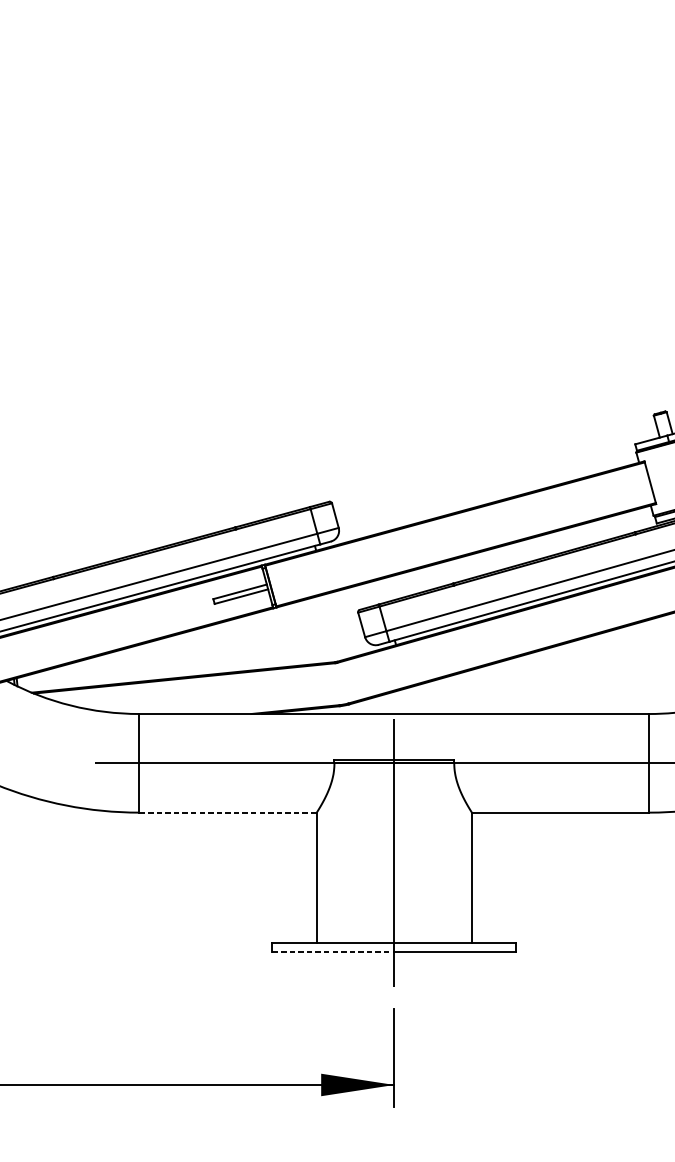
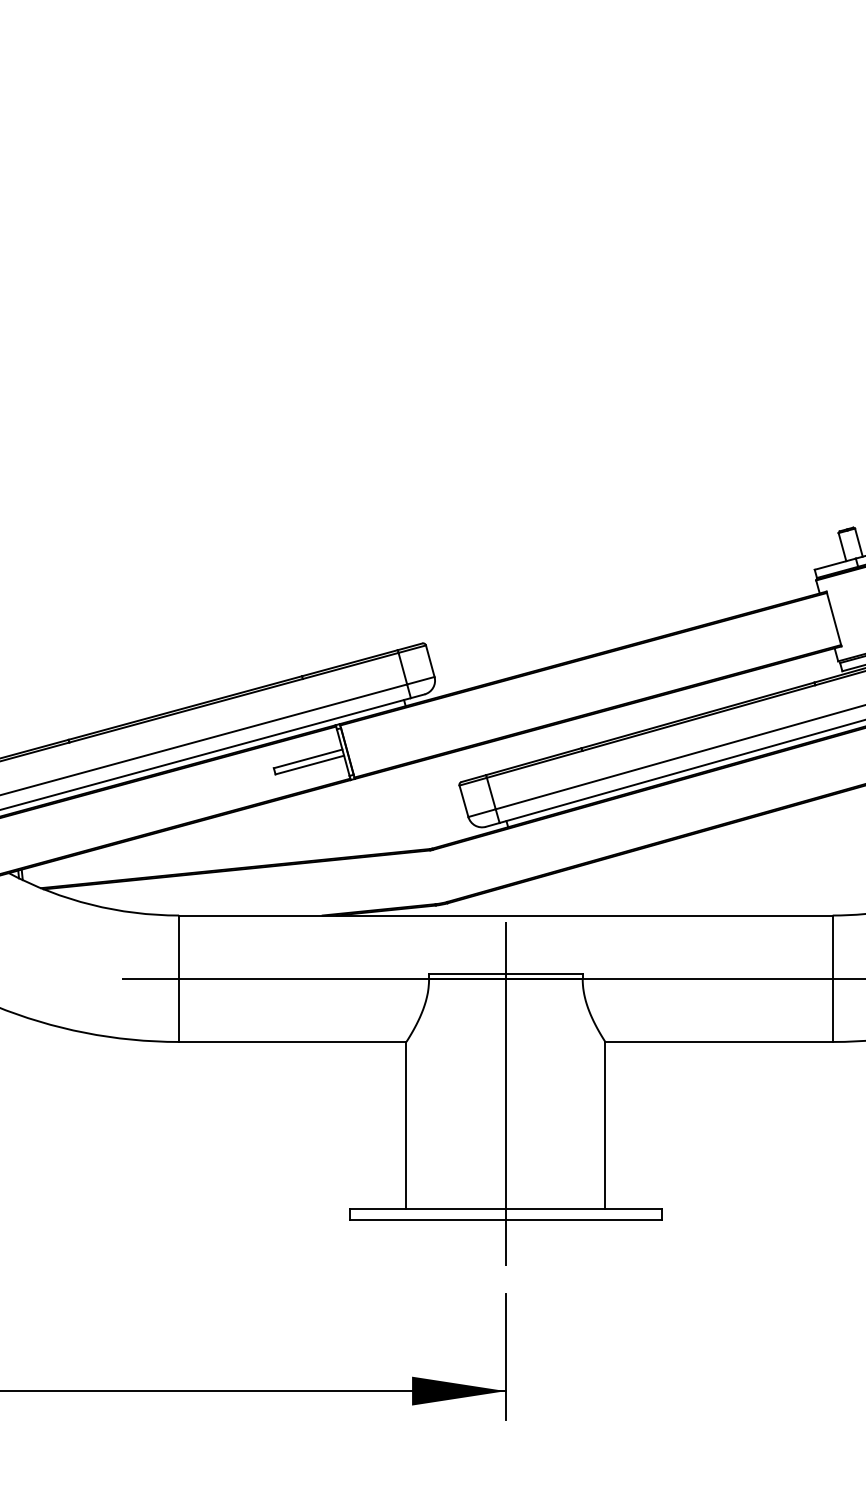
line: (227, 812) -> (292, 1041), dashed -> solid
line: (333, 951) -> (428, 1220), dashed -> solid

